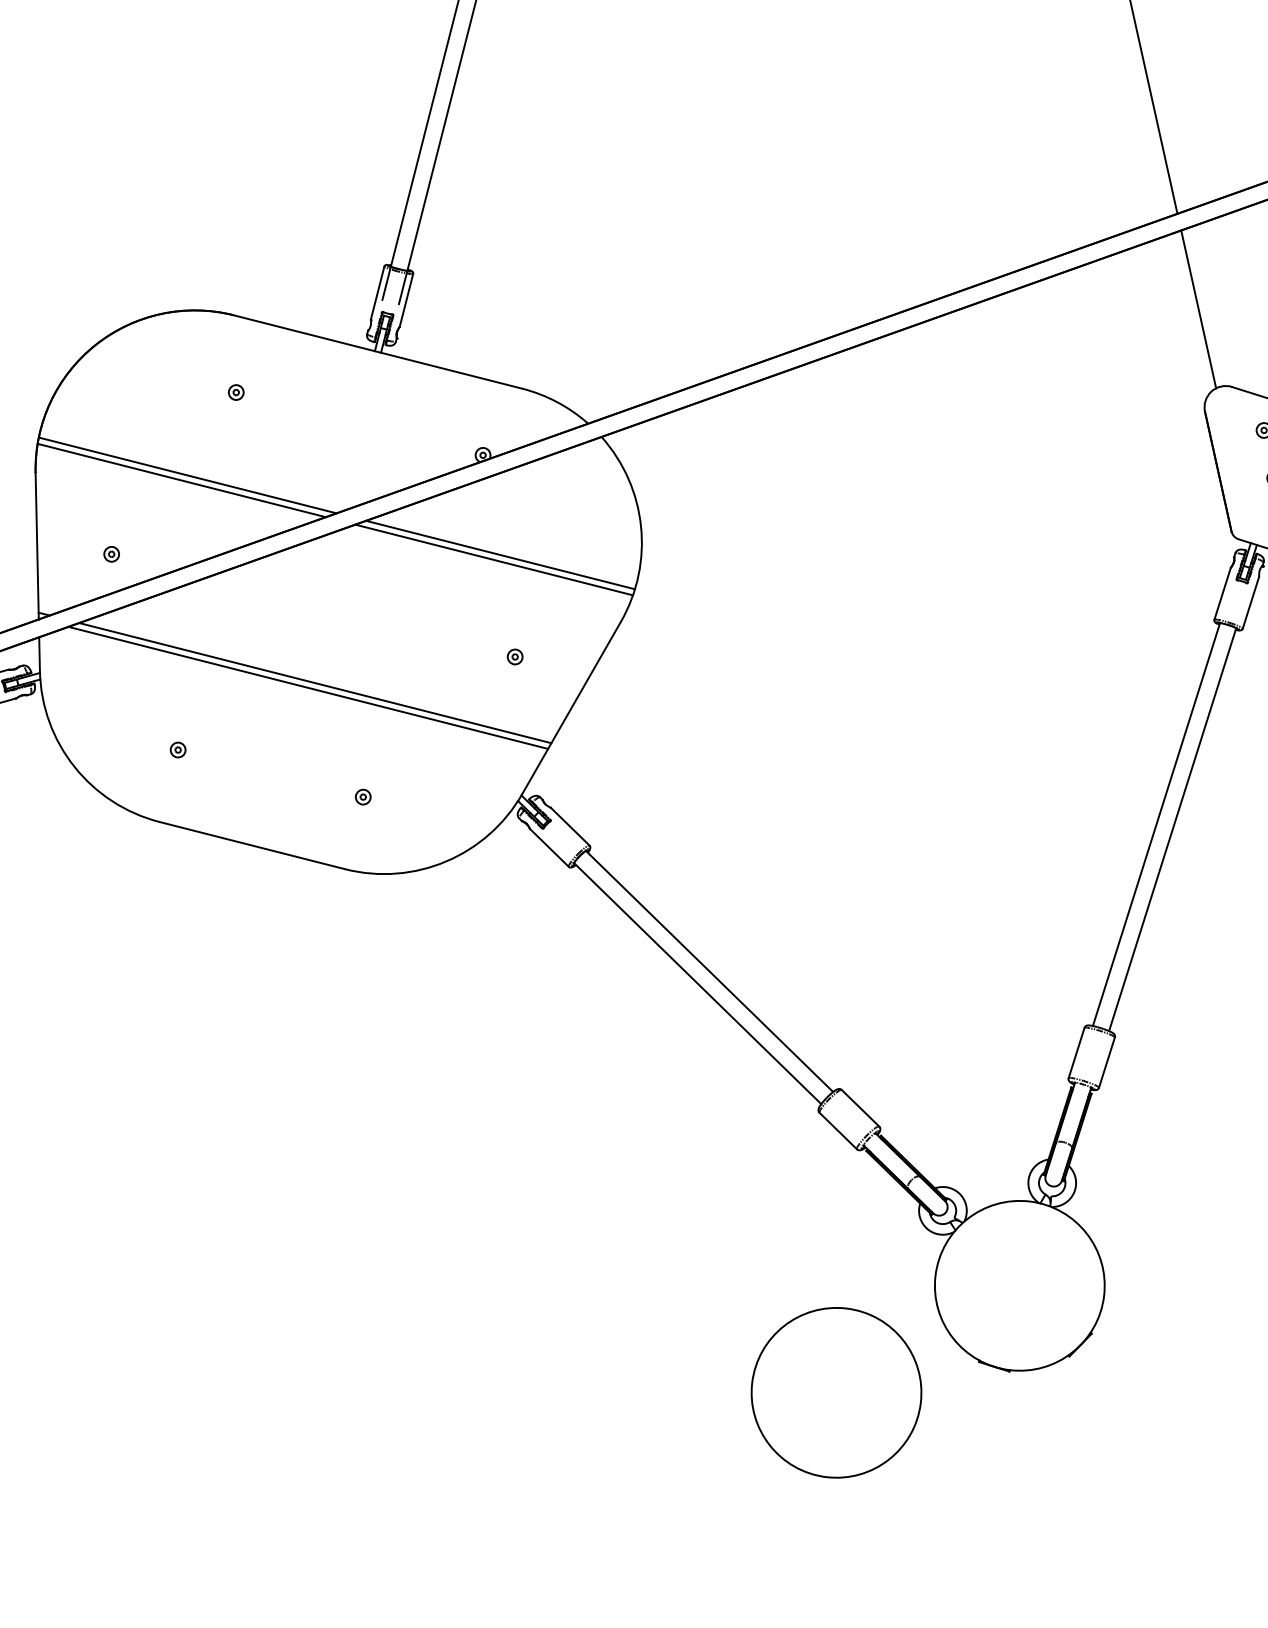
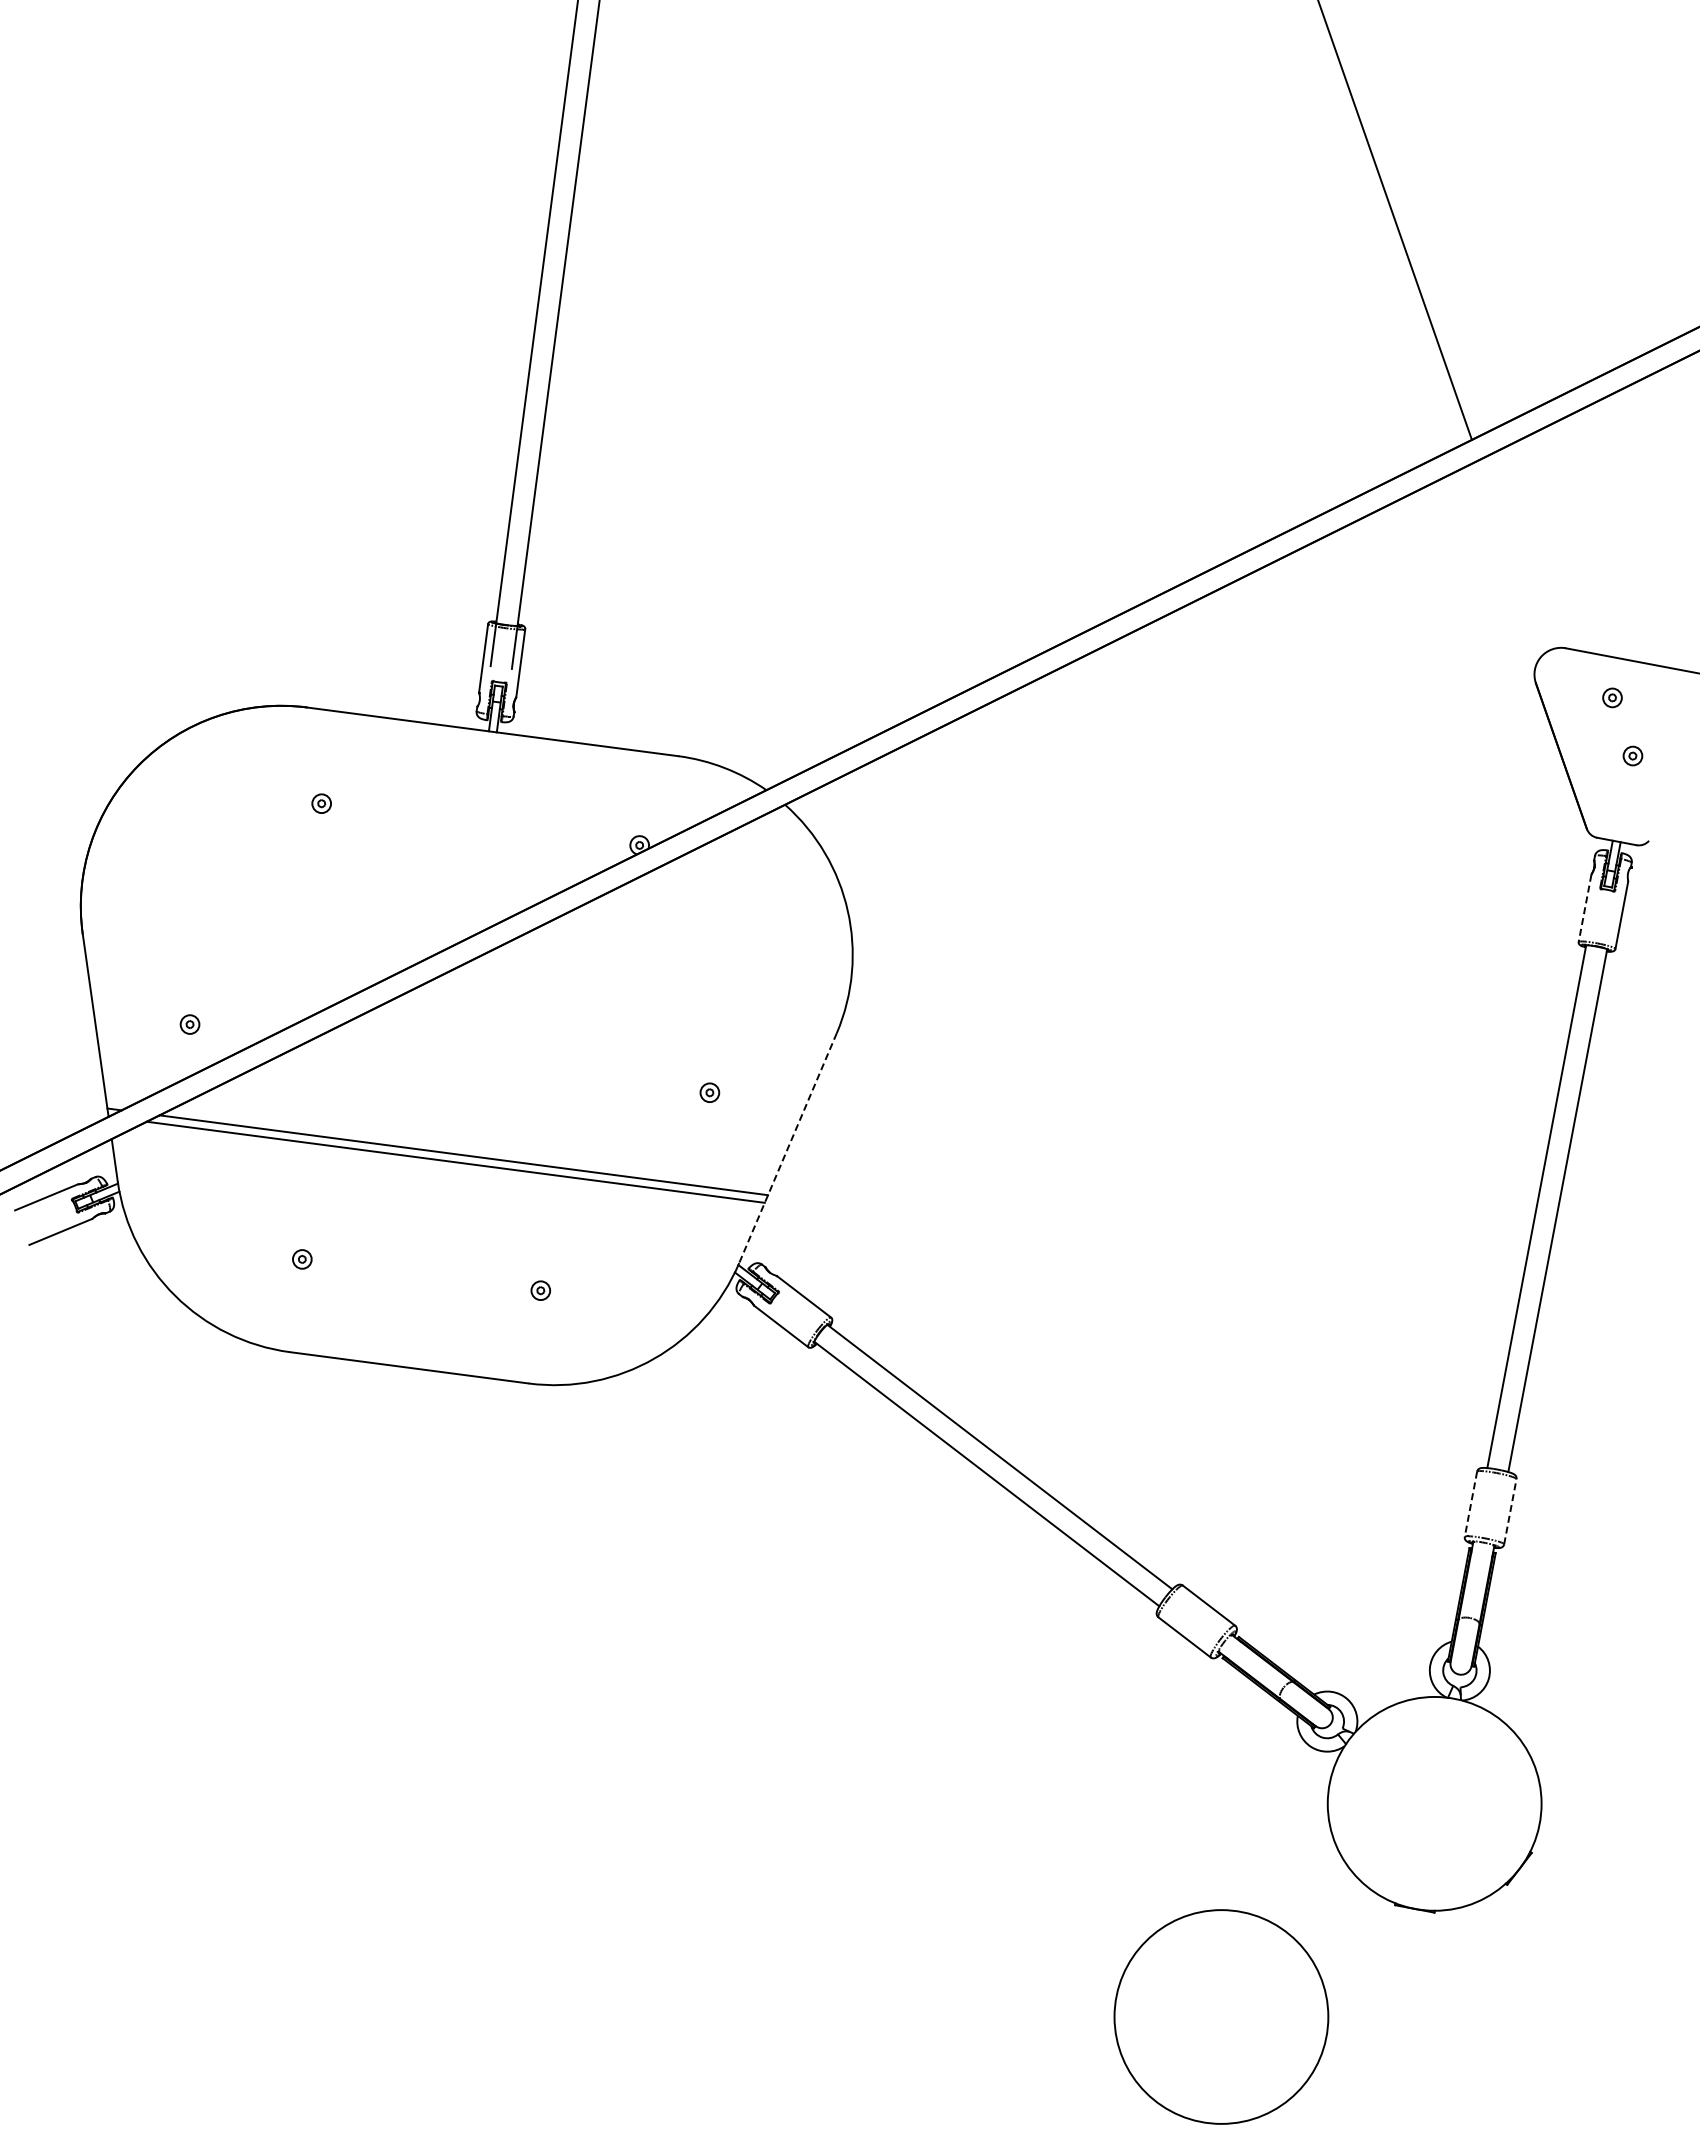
line: (1198, 309) -> (1512, 556), removed
line: (187, 475) -> (273, 914), removed
line: (181, 480) -> (266, 921), removed
line: (500, 555) -> (676, 967), removed
line: (494, 559) -> (669, 974), removed
line: (1222, 593) -> (1584, 908), solid -> dashed
line: (571, 708) -> (788, 1148), solid -> dashed
line: (1076, 1053) -> (1470, 1504), solid -> dashed
line: (1107, 1062) -> (1510, 1511), solid -> dashed
circle: (836, 1392) -> (1221, 2016), moved

